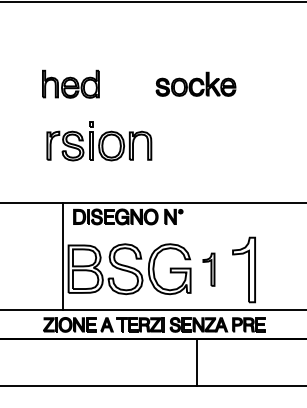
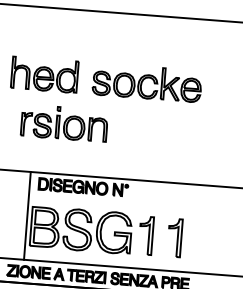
part: (70, 84) -> (44, 75), size x1.43
part: (195, 84) -> (146, 83), size x1.67
part: (208, 269) -> (145, 235), size x1.43
part: (243, 269) -> (174, 237), size x0.71

